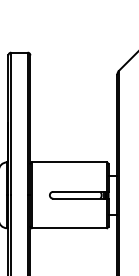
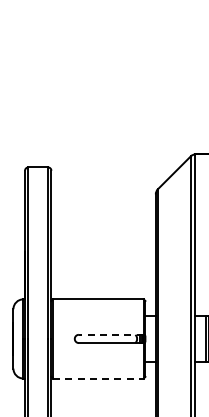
line: (79, 191) -> (110, 334), solid -> dashed
line: (69, 228) -> (98, 378), solid -> dashed

